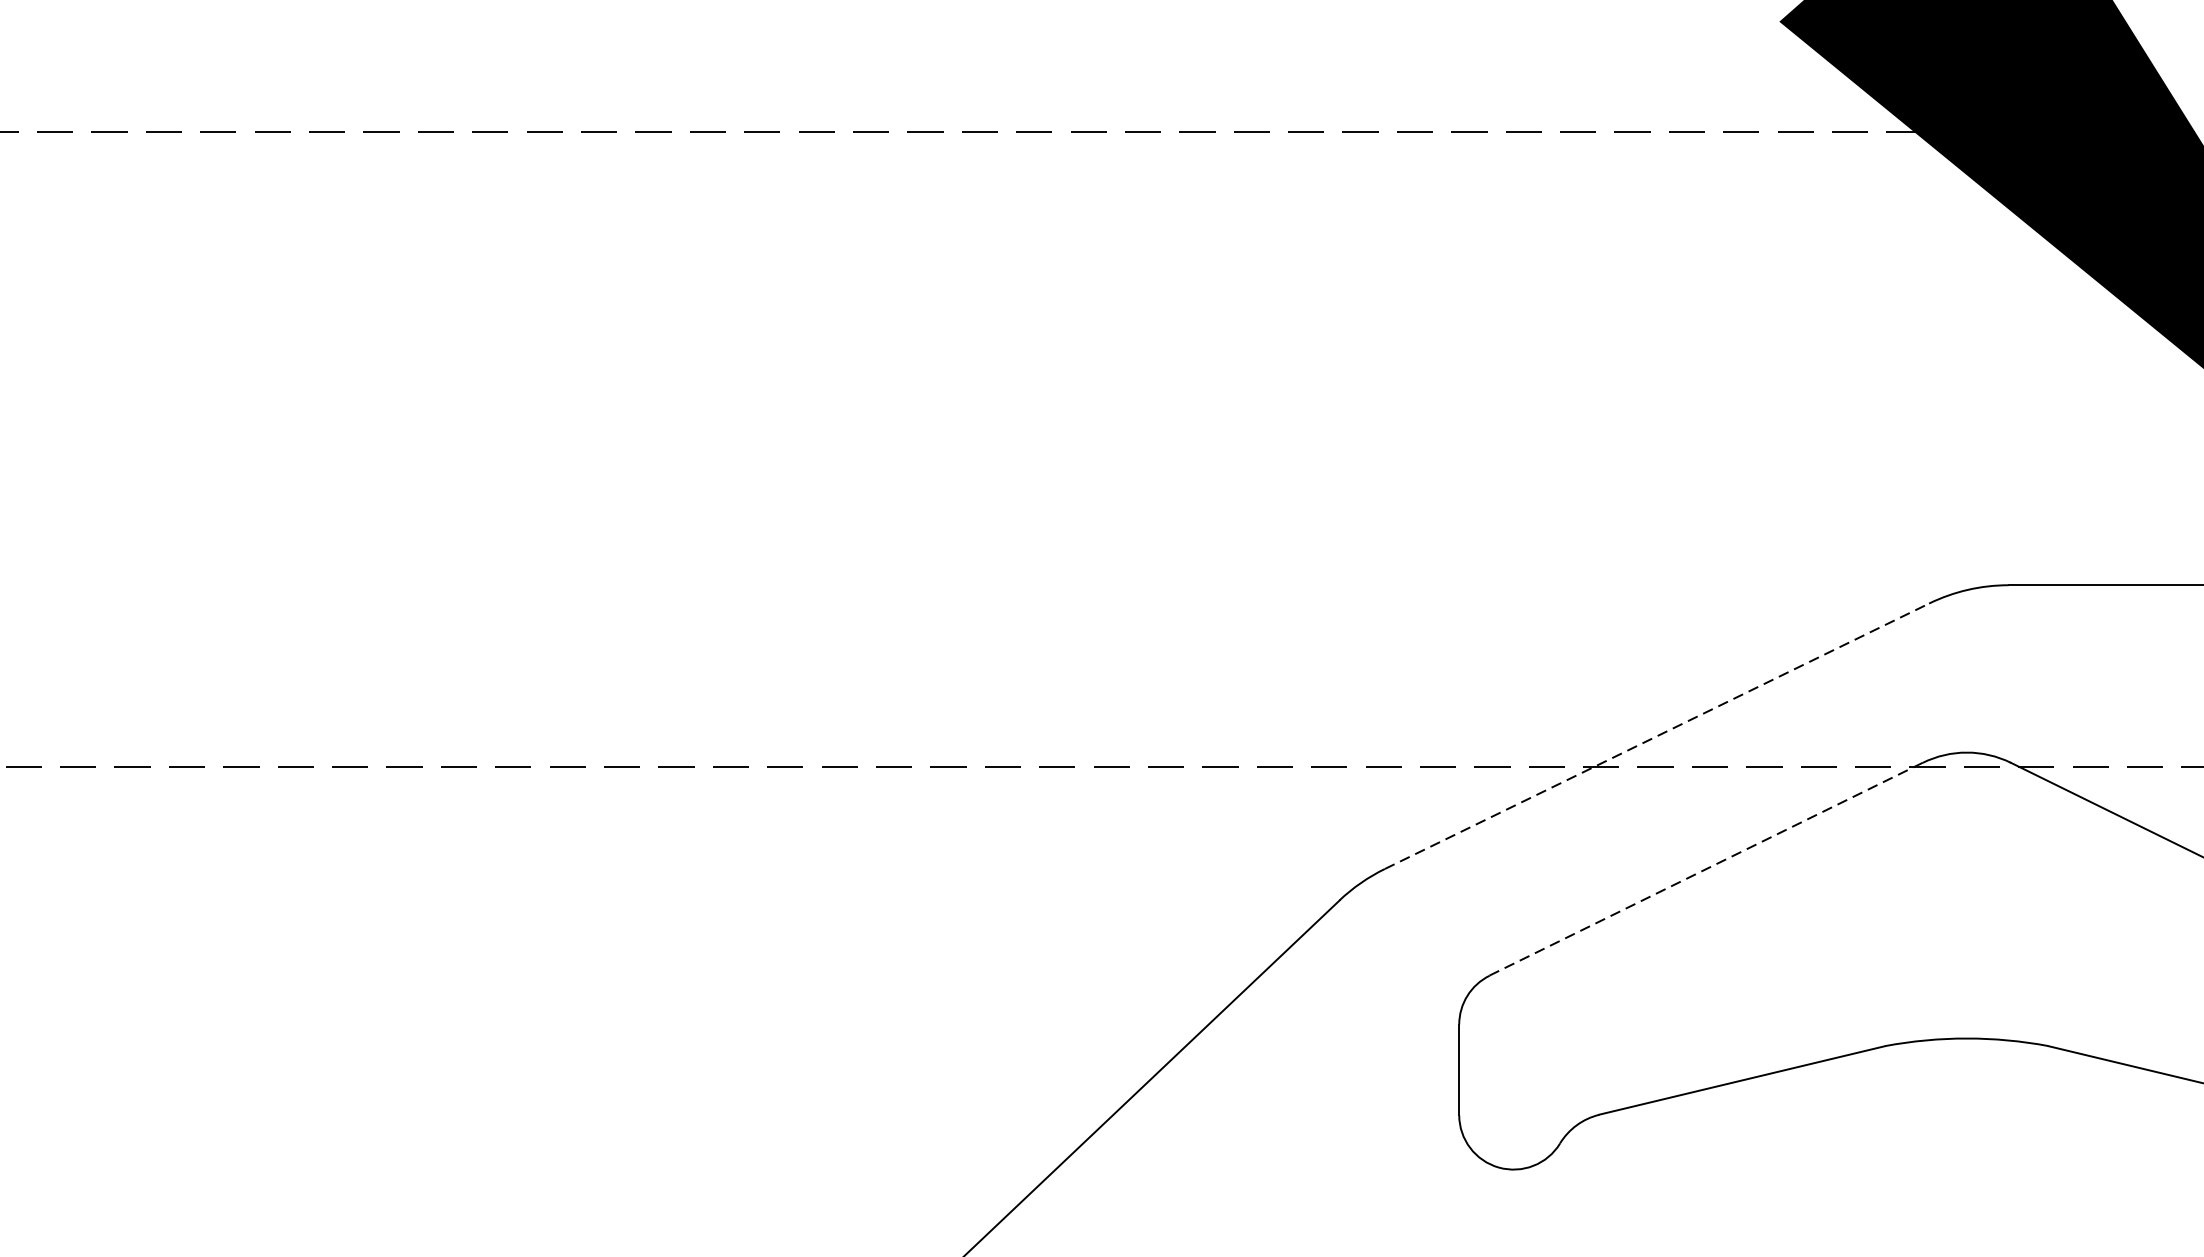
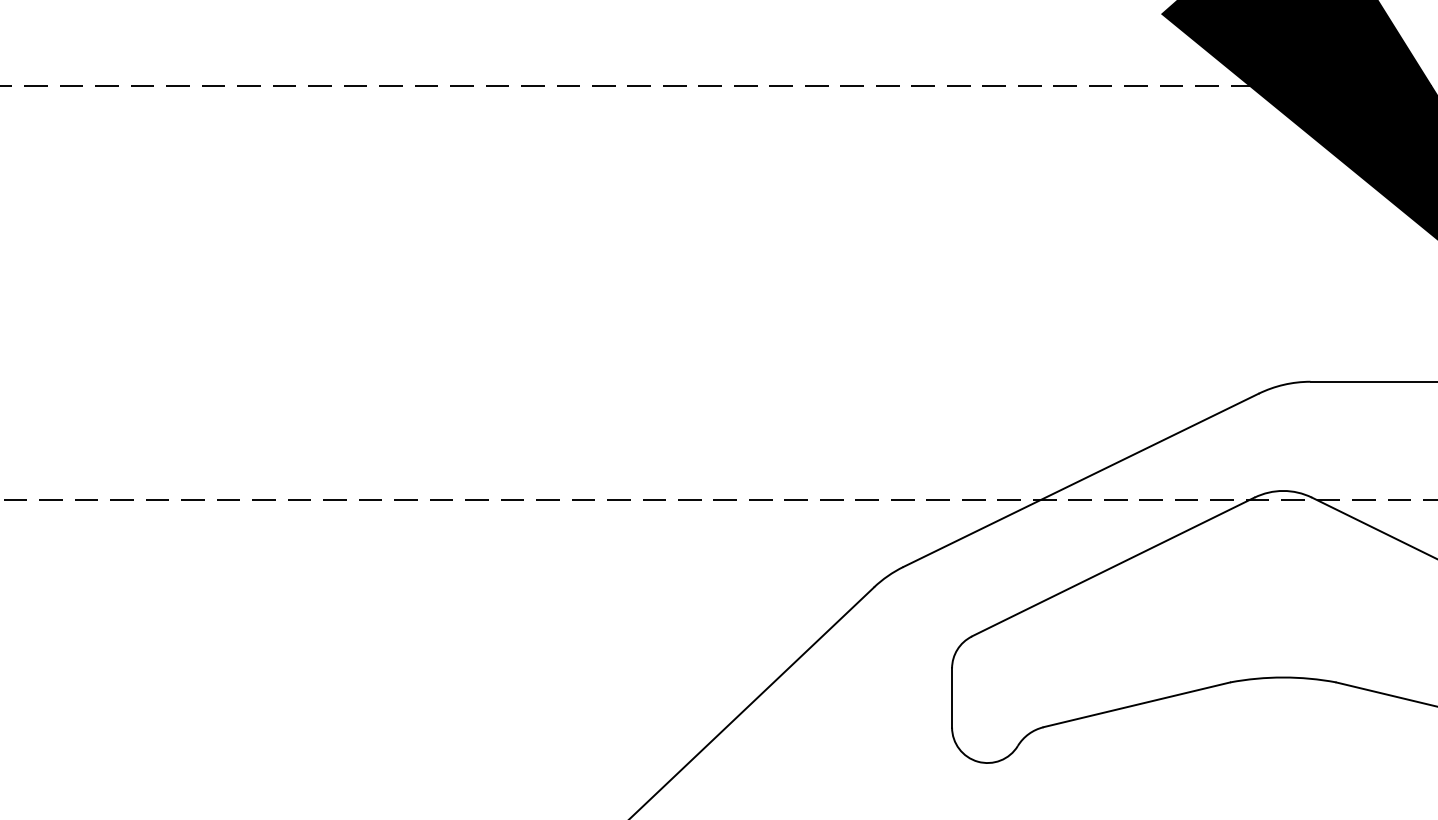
line: (1657, 736) -> (1081, 480), dashed -> solid
line: (1705, 869) -> (1112, 567), dashed -> solid

